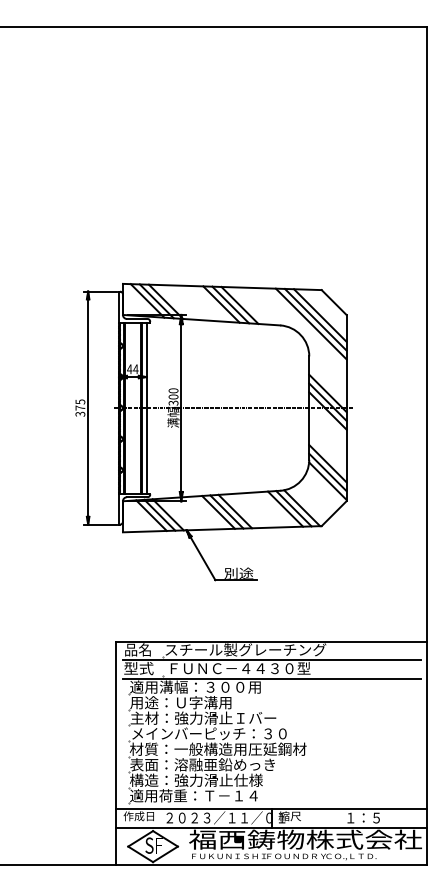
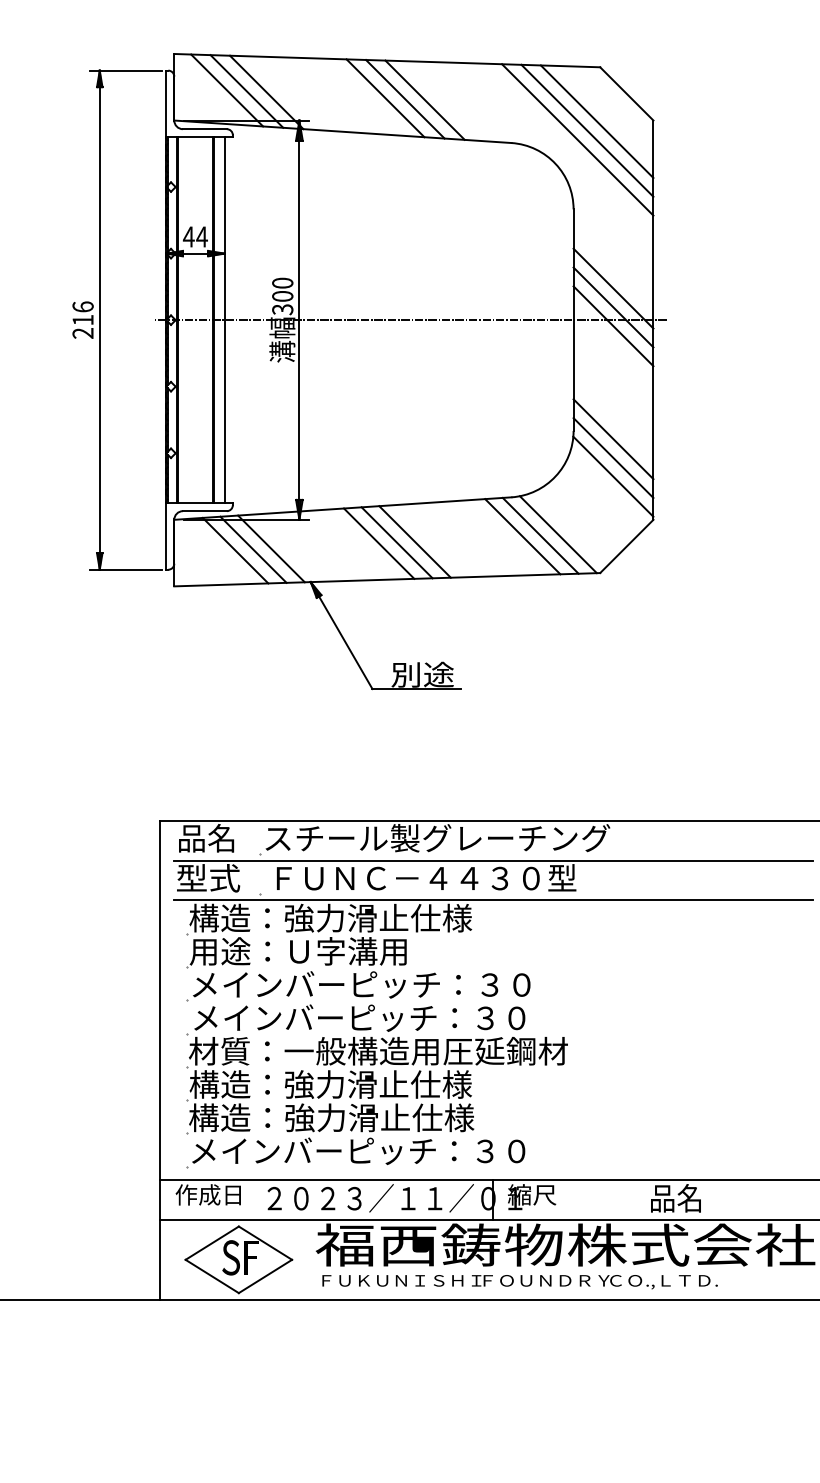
text: (80, 407) -> (83, 318), 375 -> 216
text: (195, 686) -> (329, 916), 適用溝幅：３００用 -> 構造：強力滑止仕様
text: (209, 717) -> (359, 983), 主材：強力滑止Ｉバー -> メインバーピッチ：３０
text: (202, 764) -> (344, 1083), 表面：溶融亜鉛めっき -> 構造：強力滑止仕様
text: (208, 795) -> (357, 1150), 適用荷重：Ｔ－１４ -> メインバーピッチ：３０
text: (362, 817) -> (687, 1197), １：５ -> 品名

